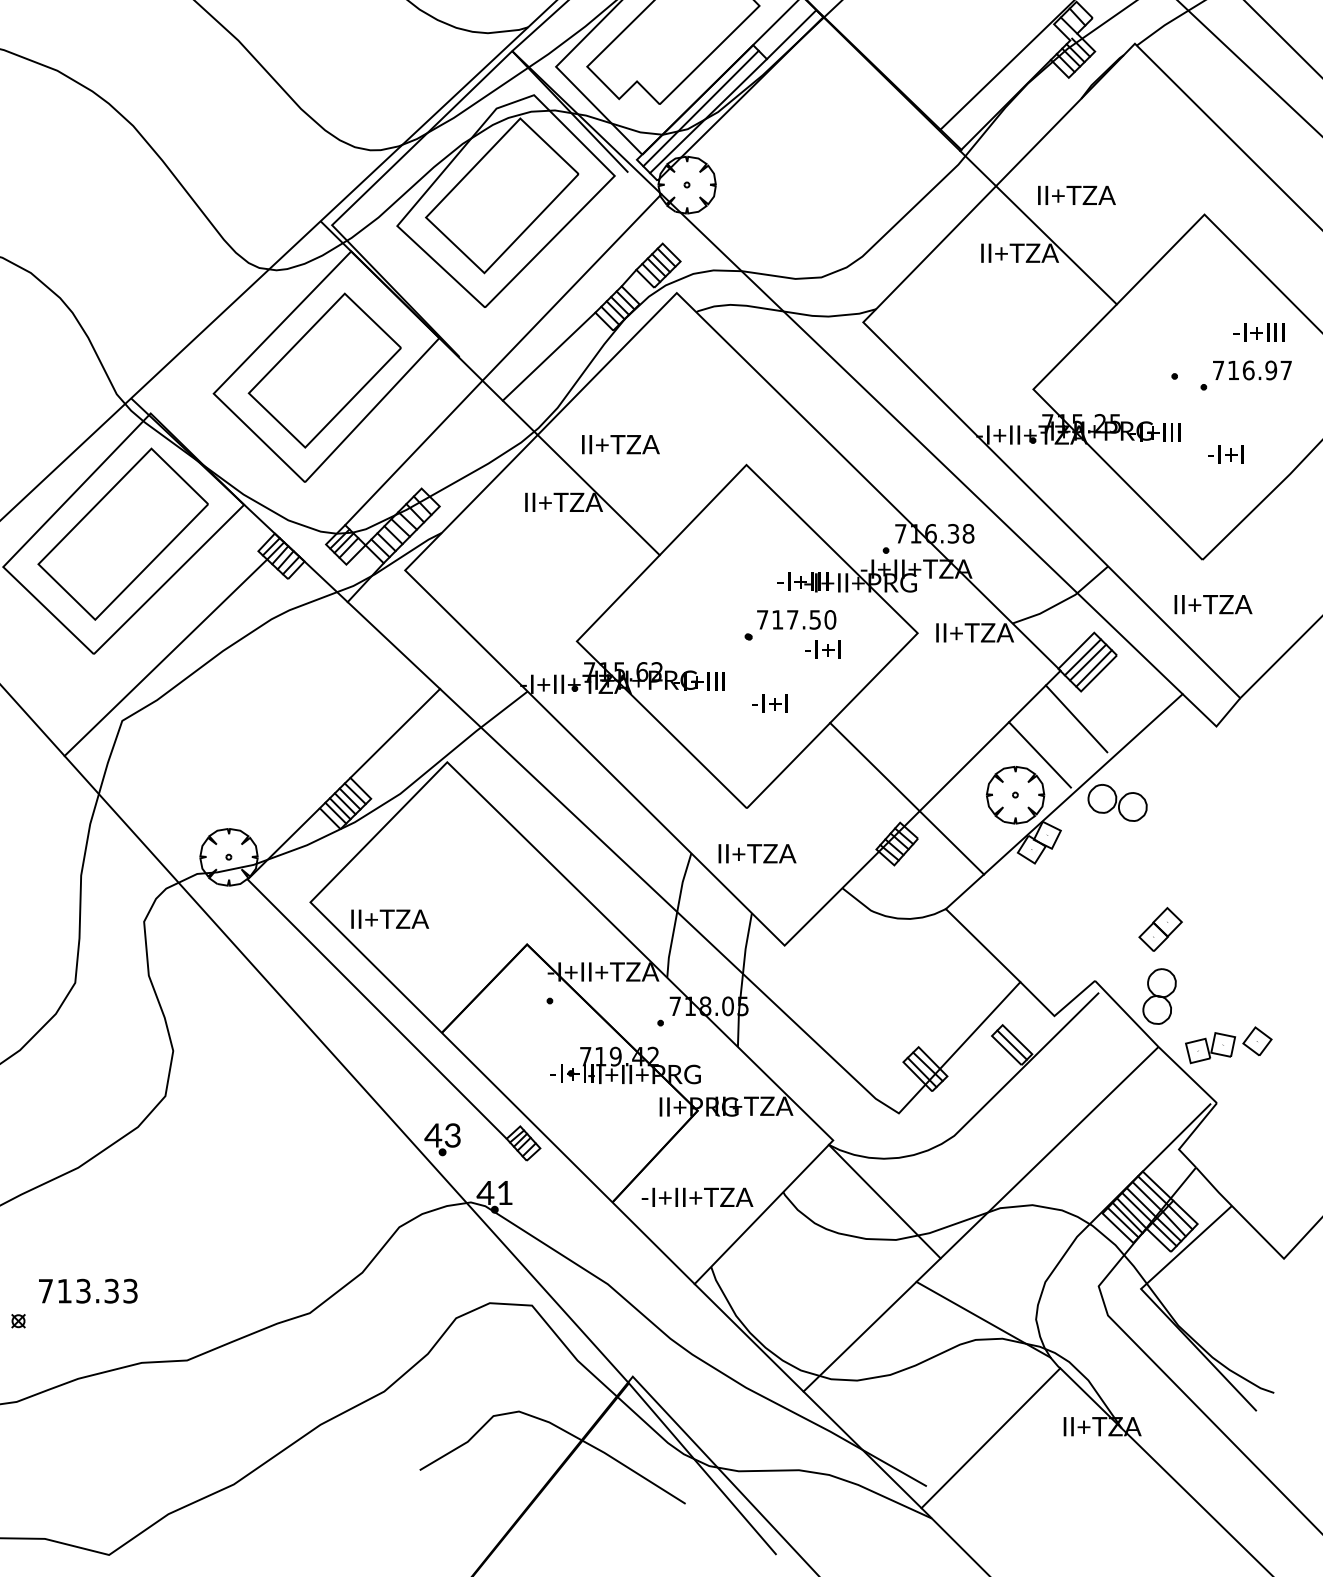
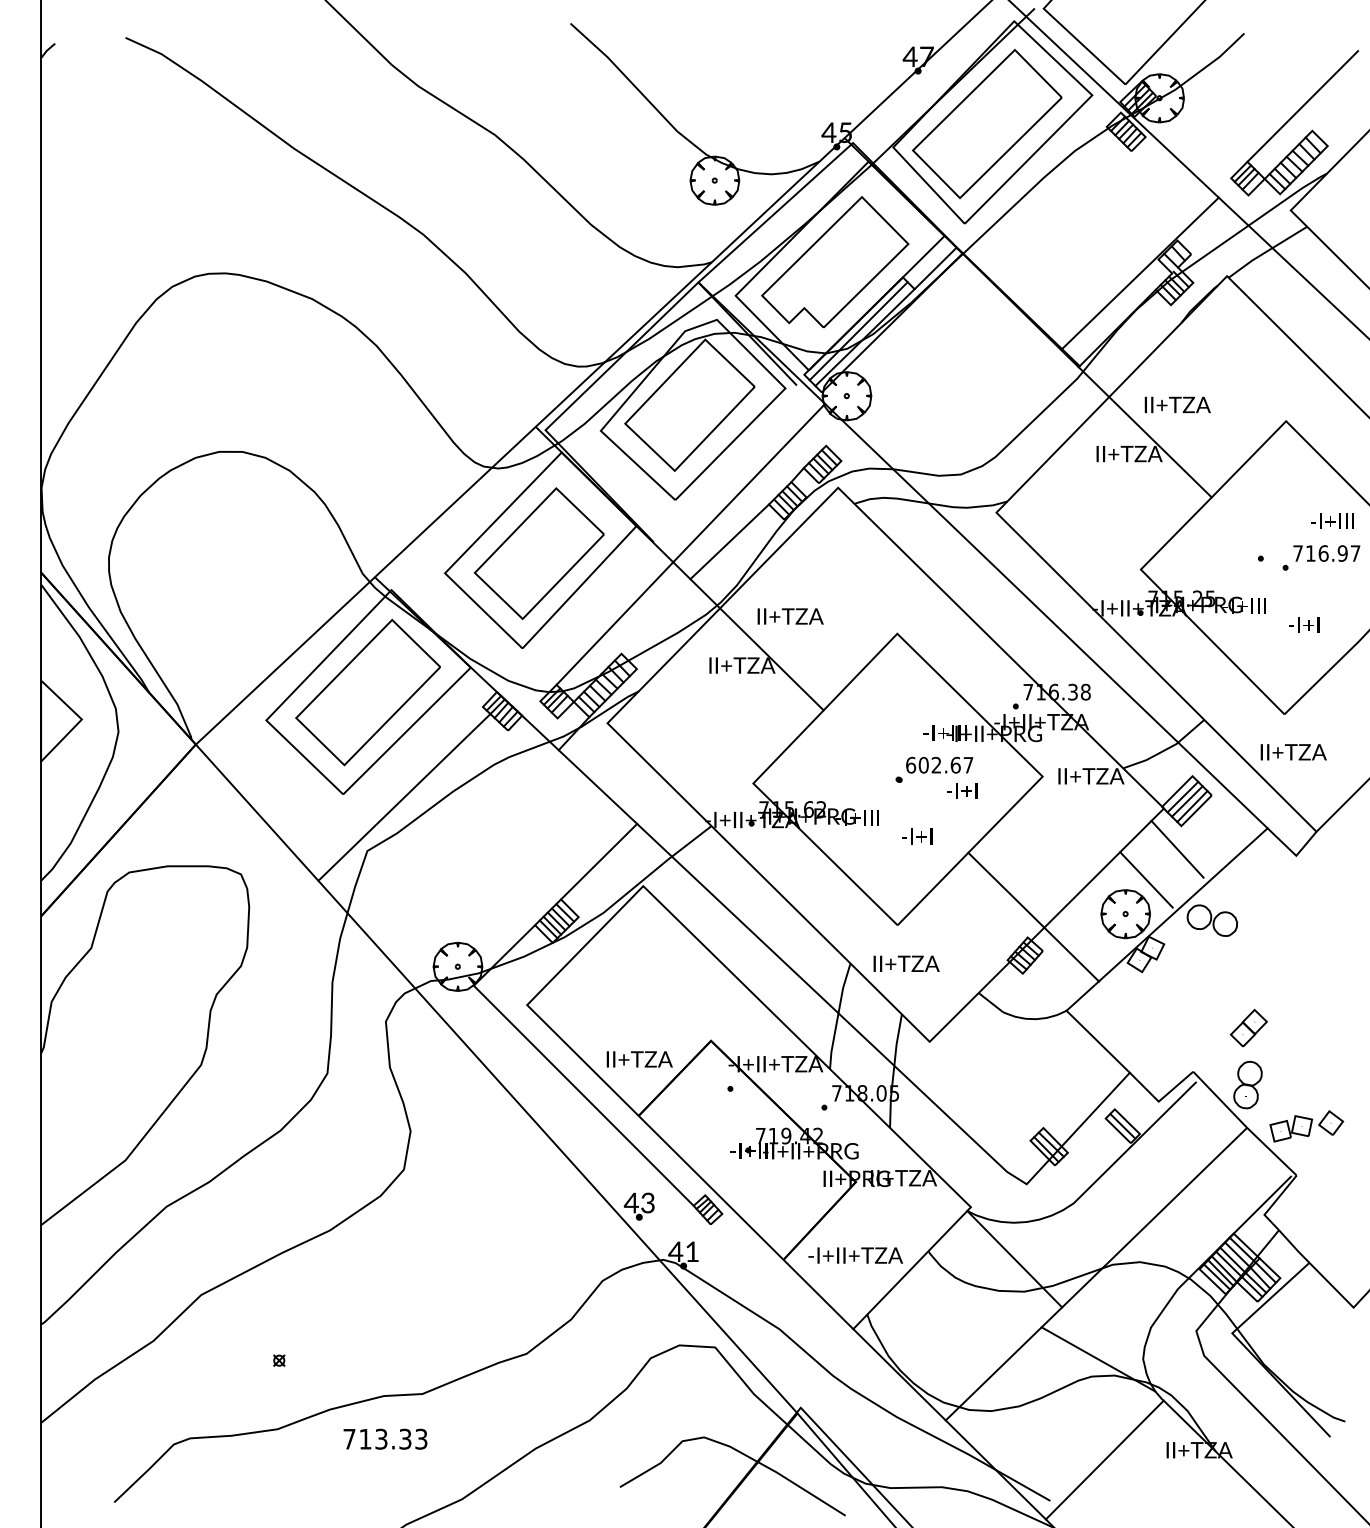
text: (796, 618) -> (939, 764), 717.50 -> 602.67
text: (389, 919) -> (639, 1059), moved
text: (88, 1290) -> (385, 1438), moved

